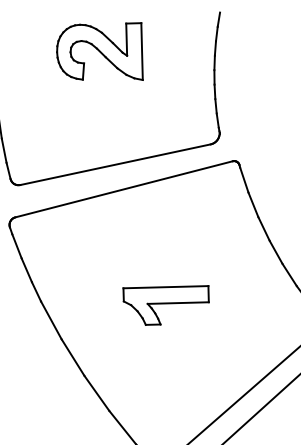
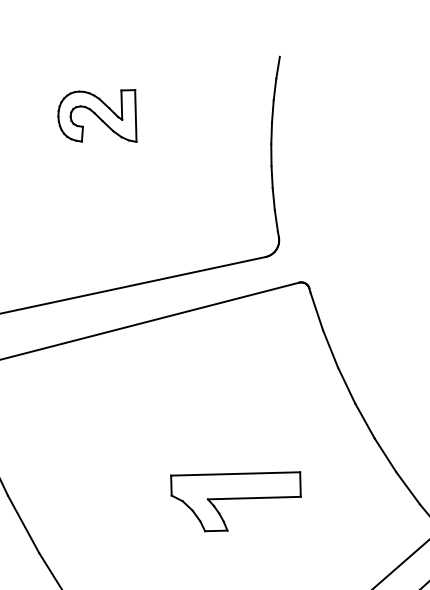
part: (99, 51) -> (96, 115), size x0.6
part: (165, 305) -> (234, 501), moved

